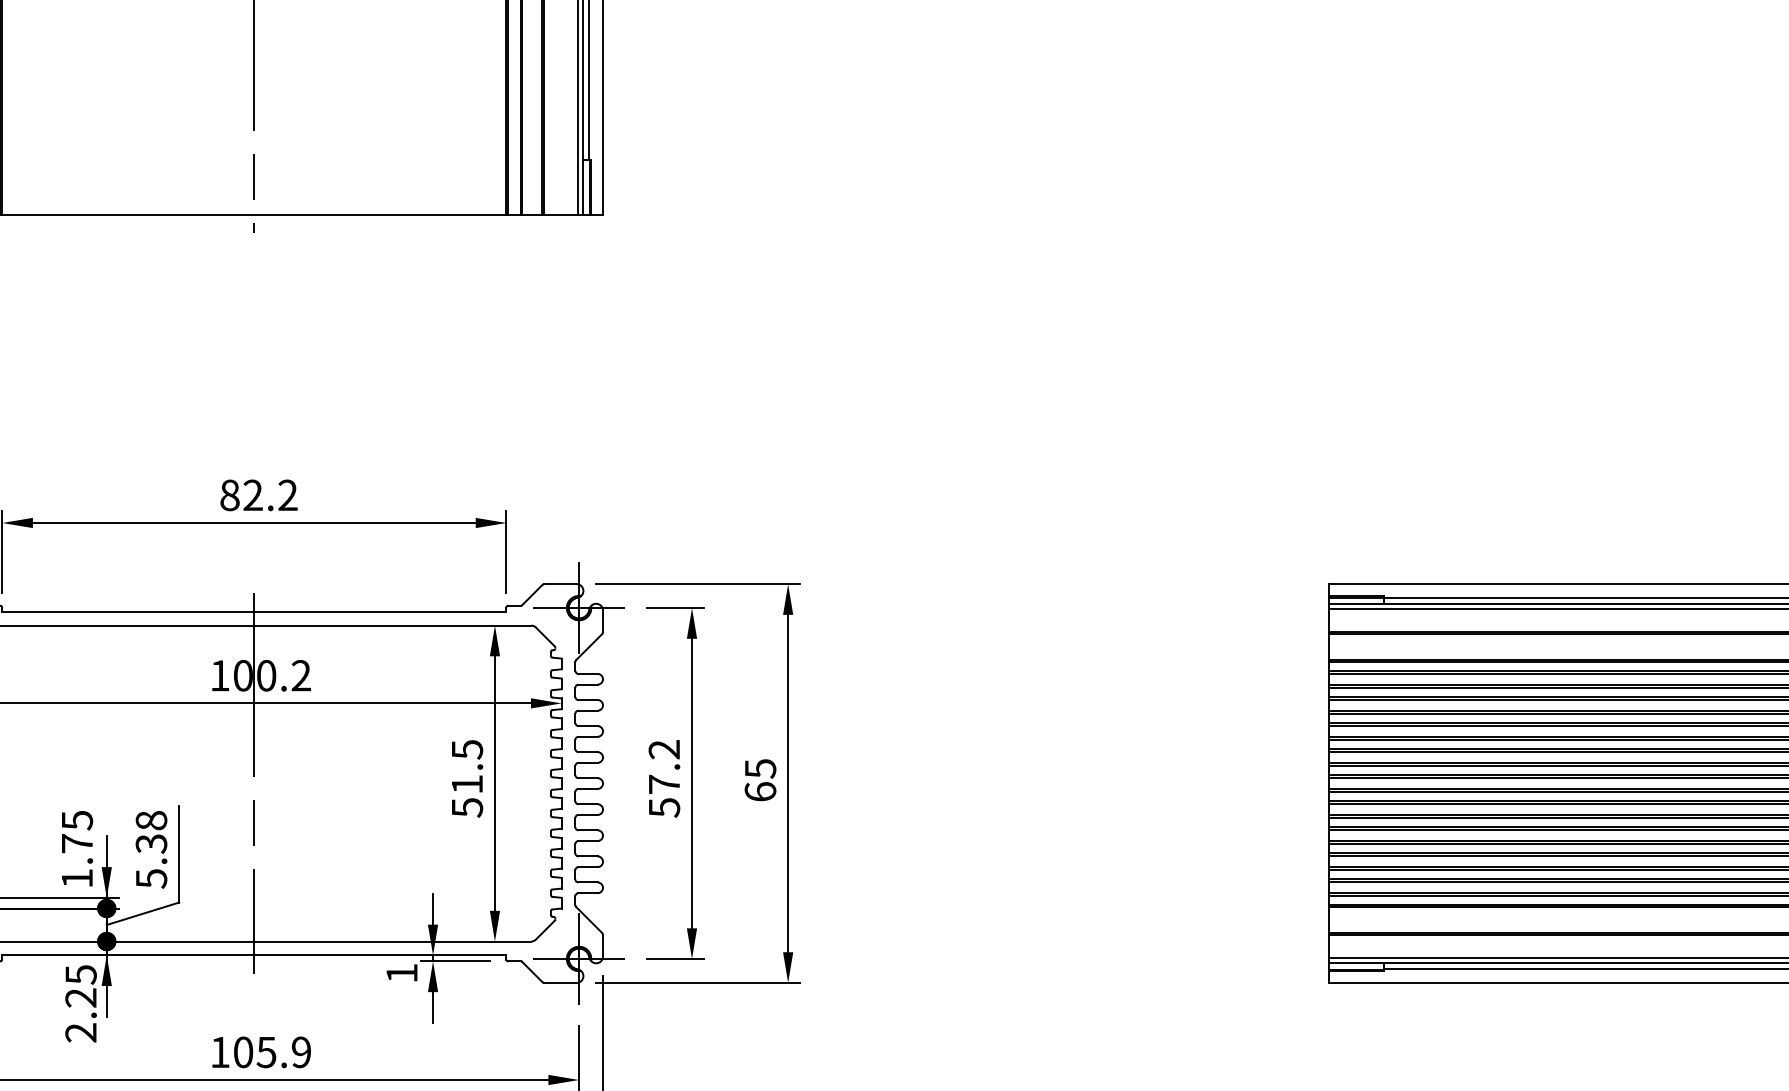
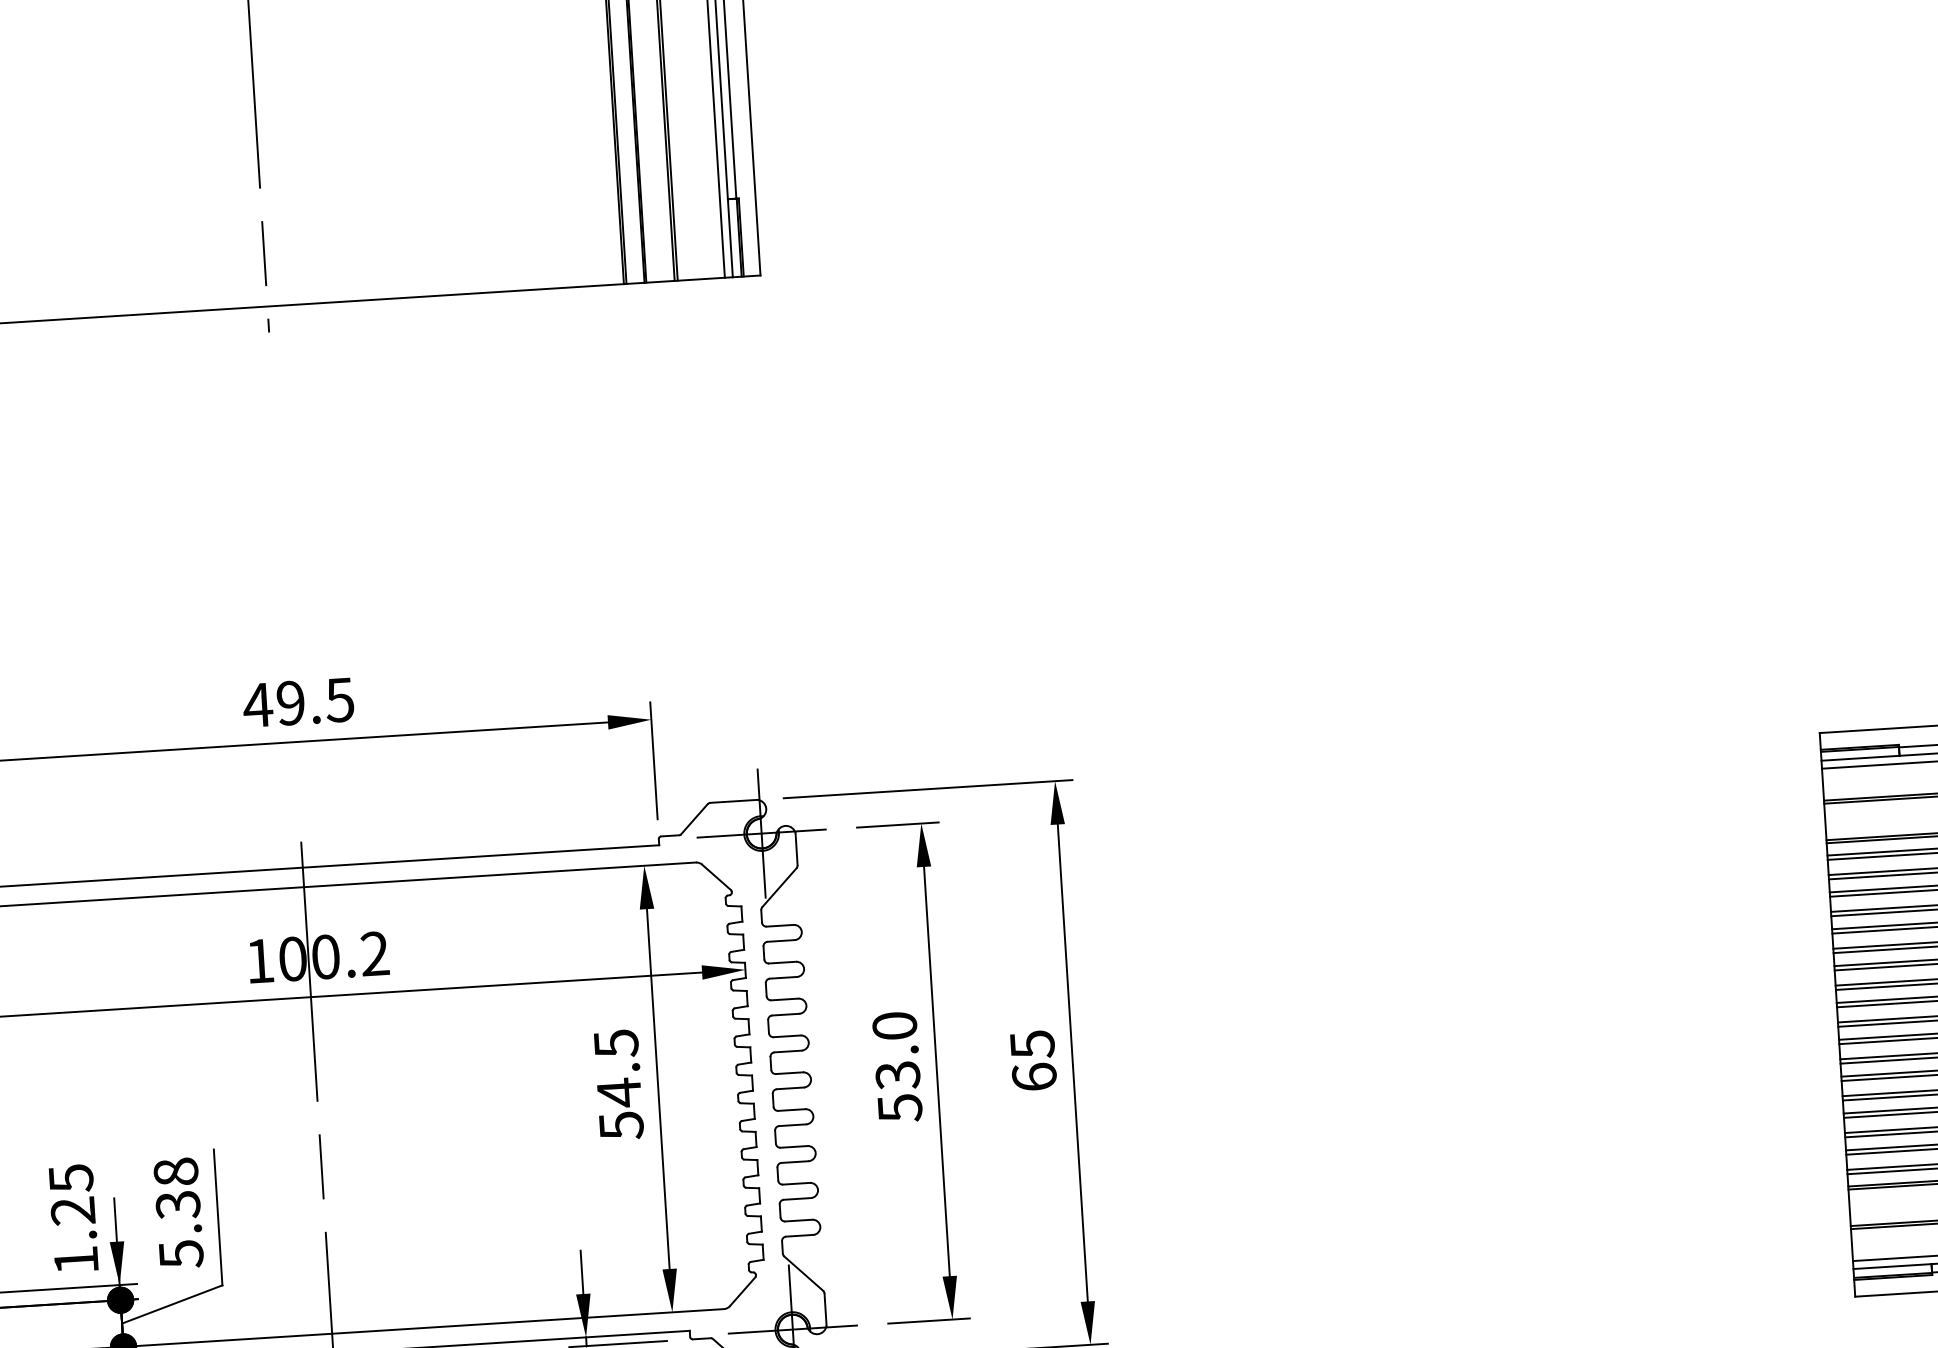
text: (258, 495) -> (298, 702), 82.2 -> 49.5
text: (664, 767) -> (896, 1051), 57.2 -> 53.0
text: (467, 784) -> (619, 1092), 51.5 -> 54.5
text: (76, 843) -> (72, 1211), 1.75 -> 1.25

